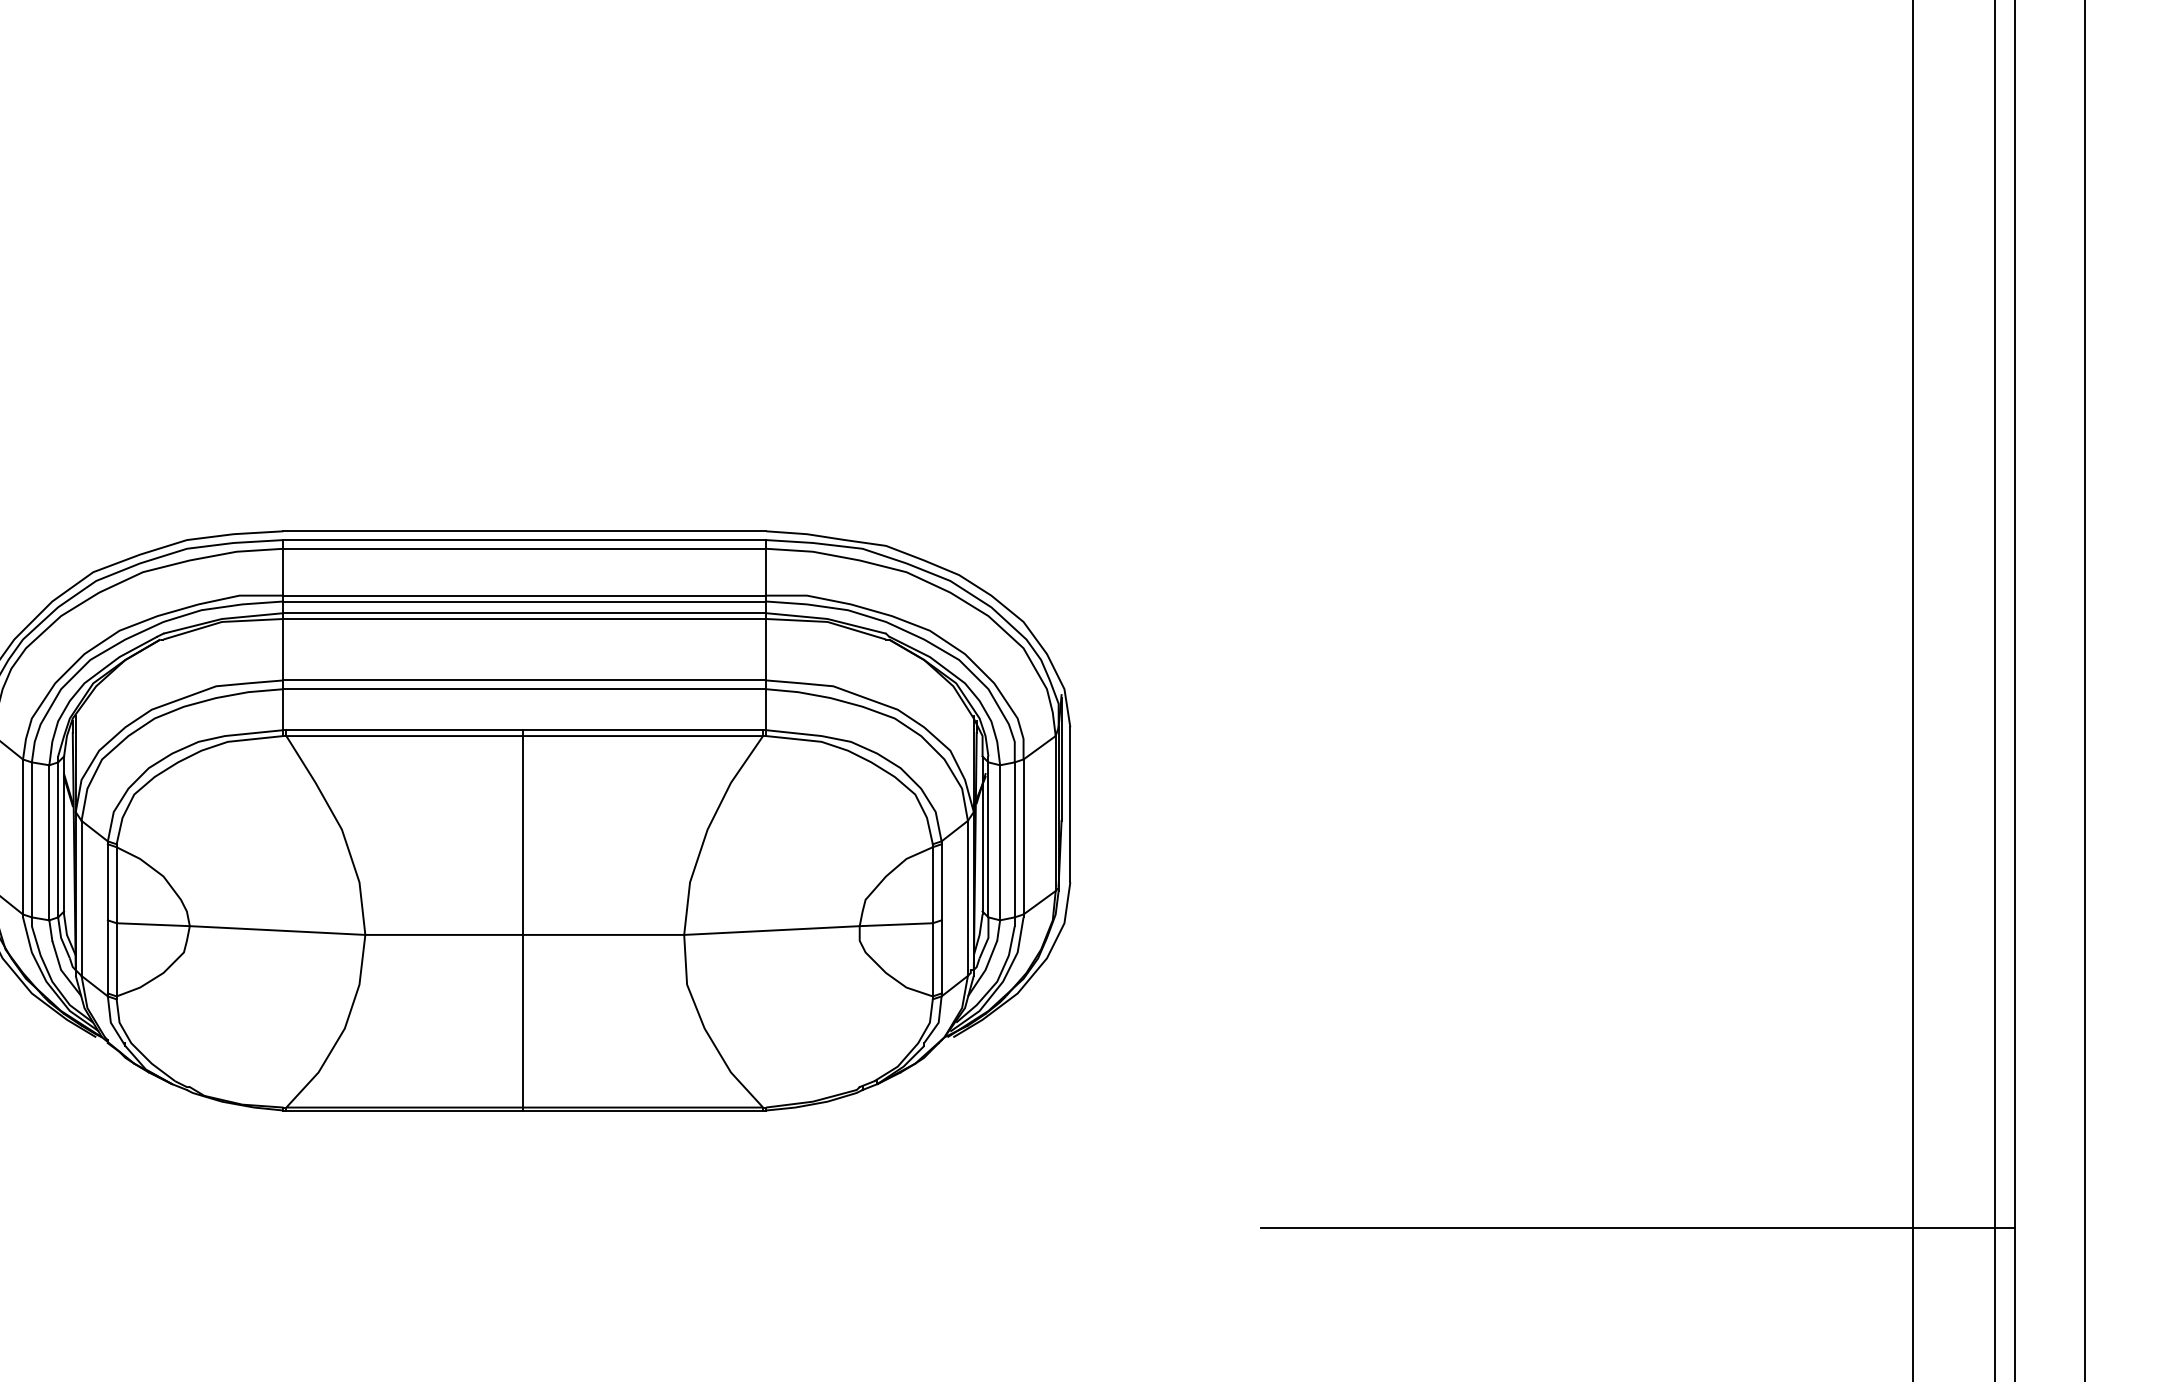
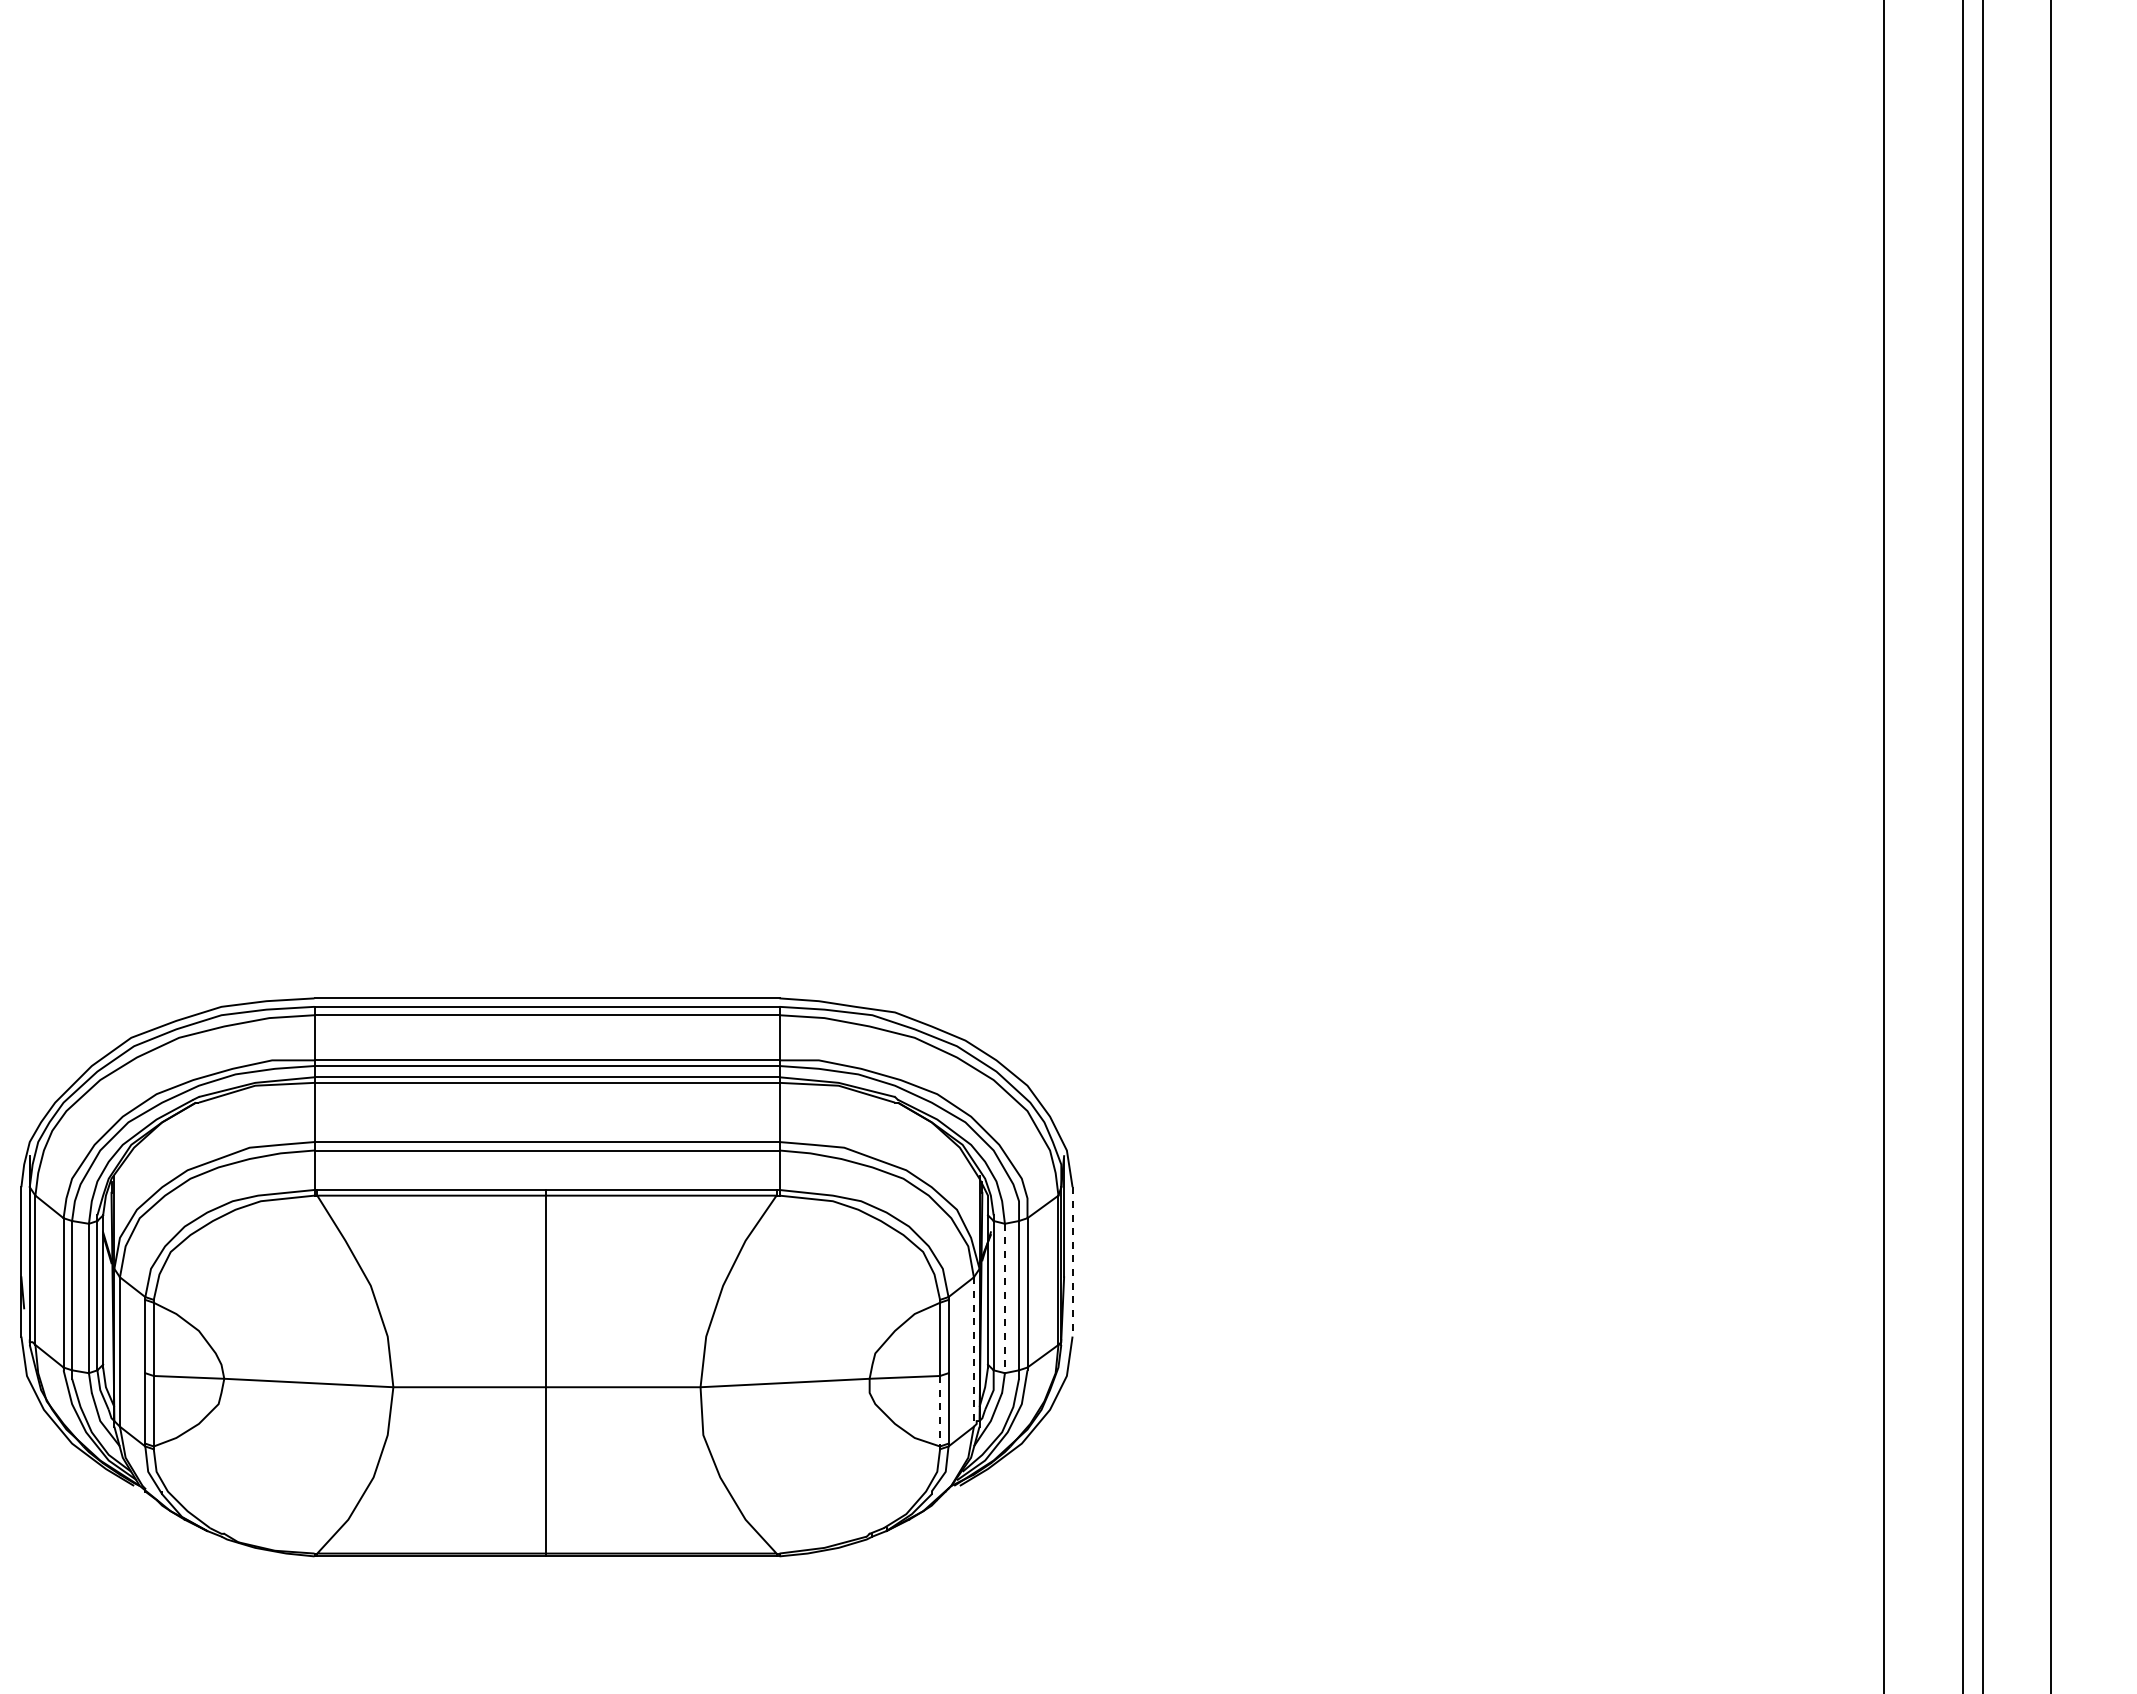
line: (1070, 804) -> (1072, 1261), solid -> dashed
line: (999, 842) -> (1004, 1298), solid -> dashed
line: (967, 898) -> (973, 1352), solid -> dashed
line: (933, 960) -> (940, 1411), solid -> dashed
line: (1637, 1227) -> (1618, 1669), removed

